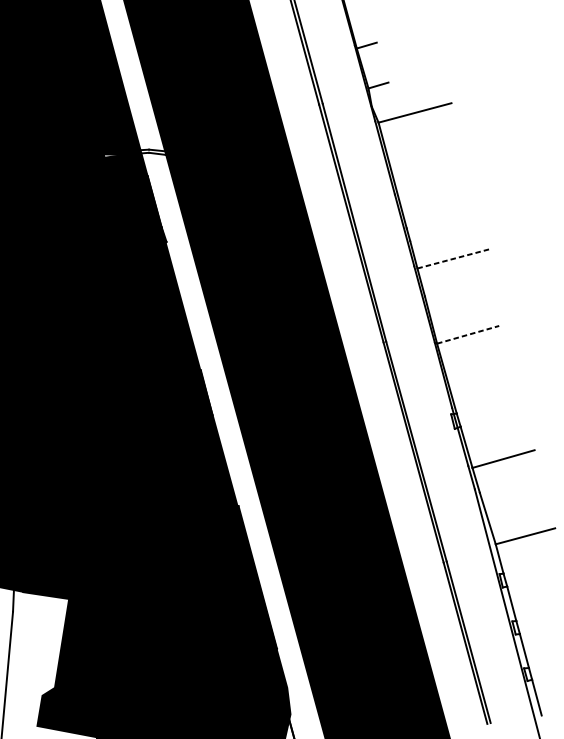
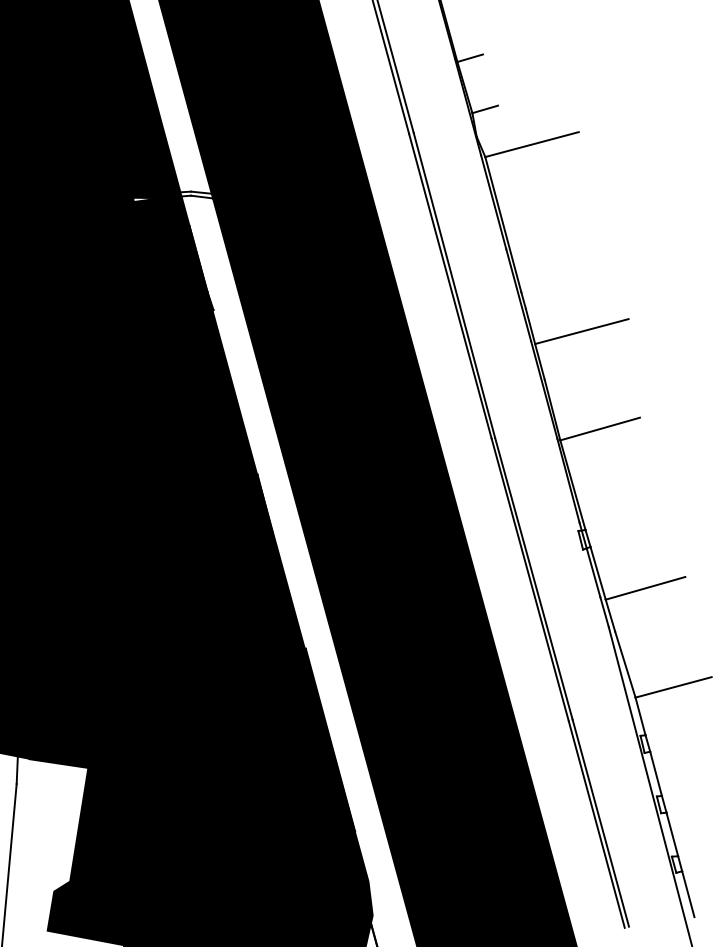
line: (454, 258) -> (582, 331), dashed -> solid
line: (468, 334) -> (600, 428), dashed -> solid

